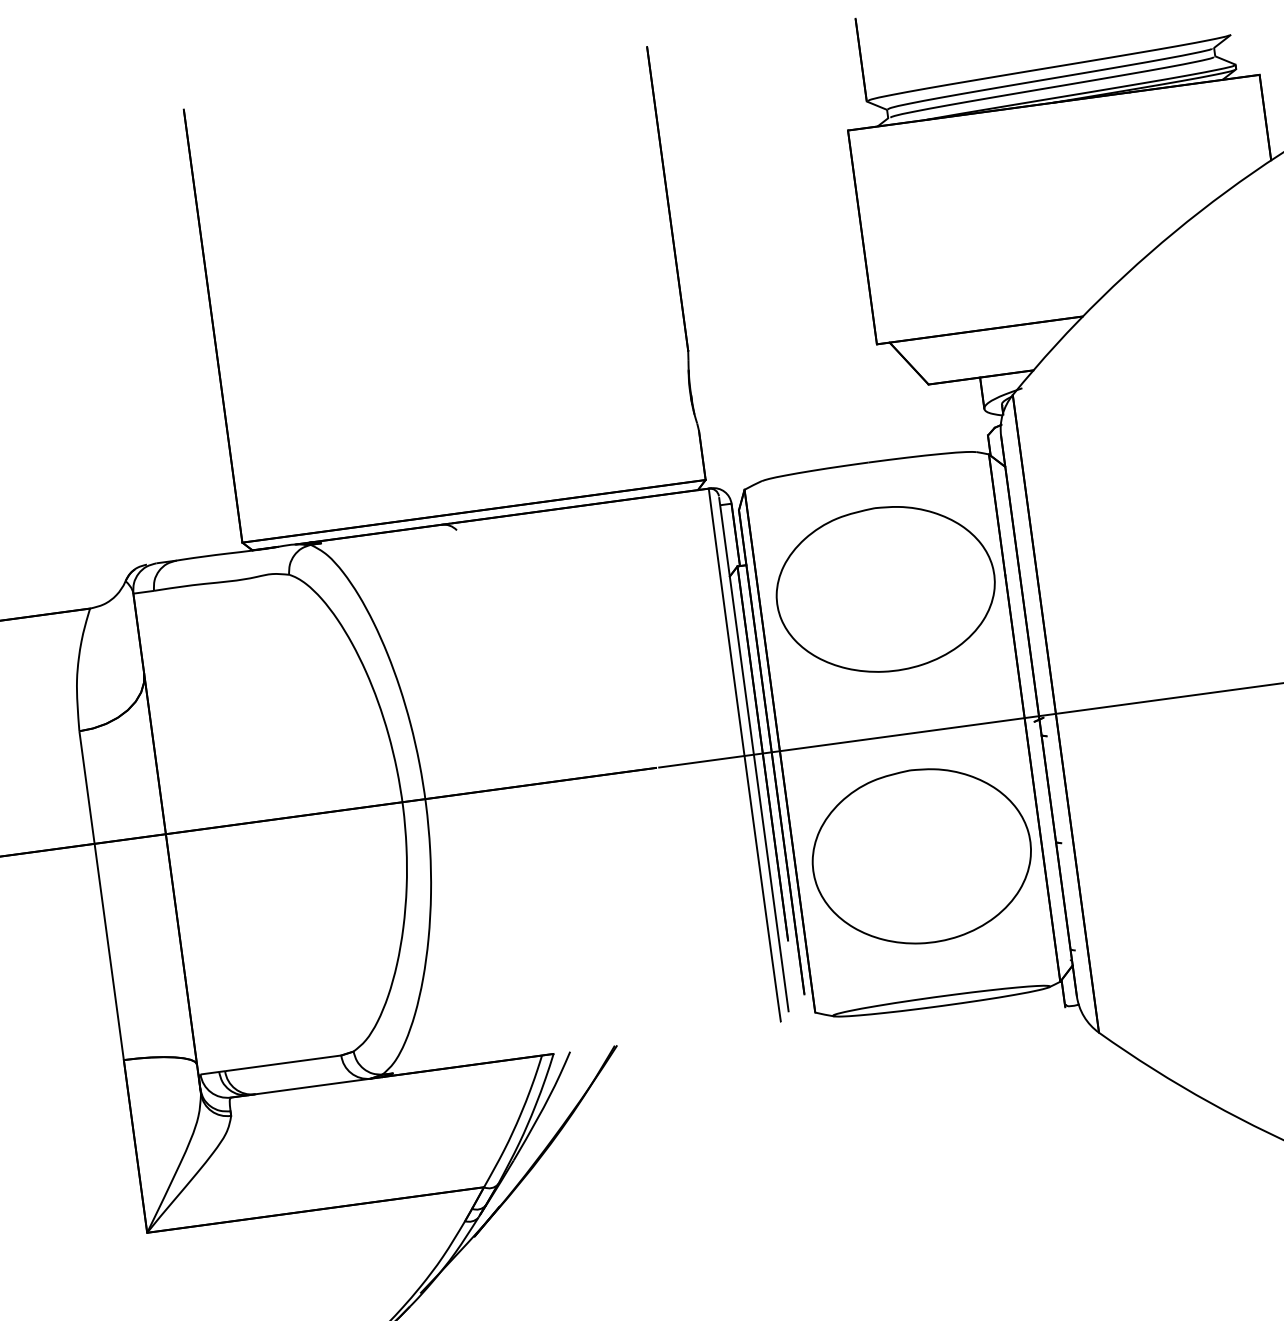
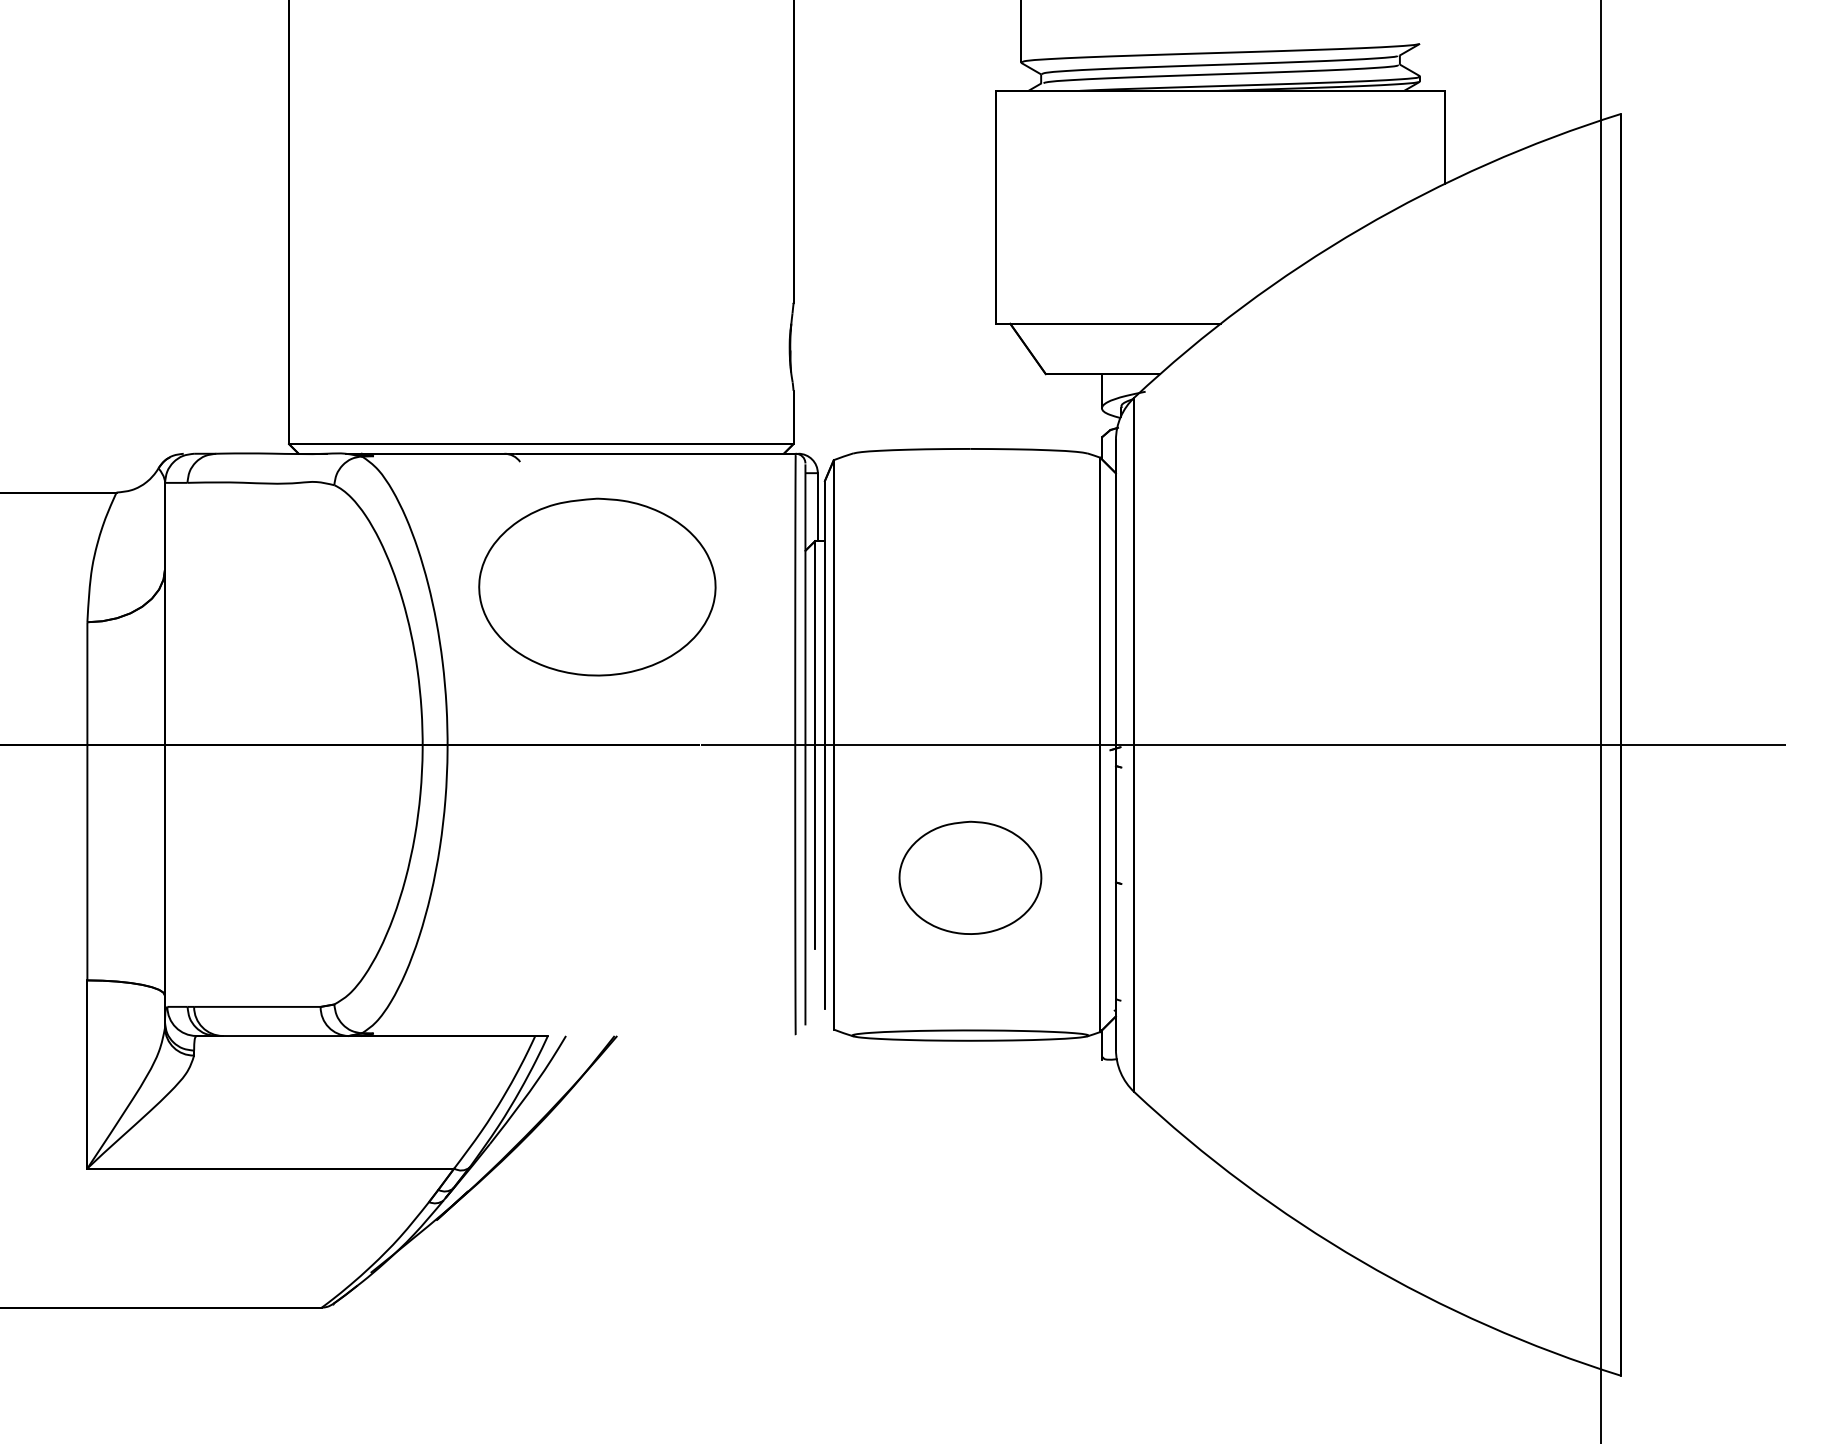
part: (885, 588) -> (597, 586), moved
part: (921, 855) -> (970, 877), size x0.6

